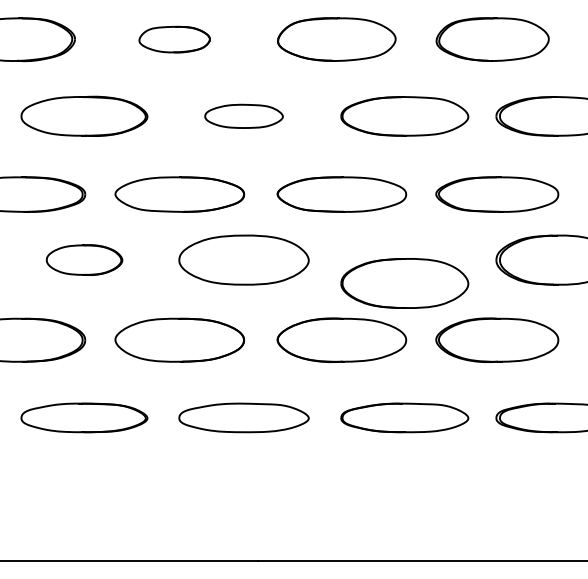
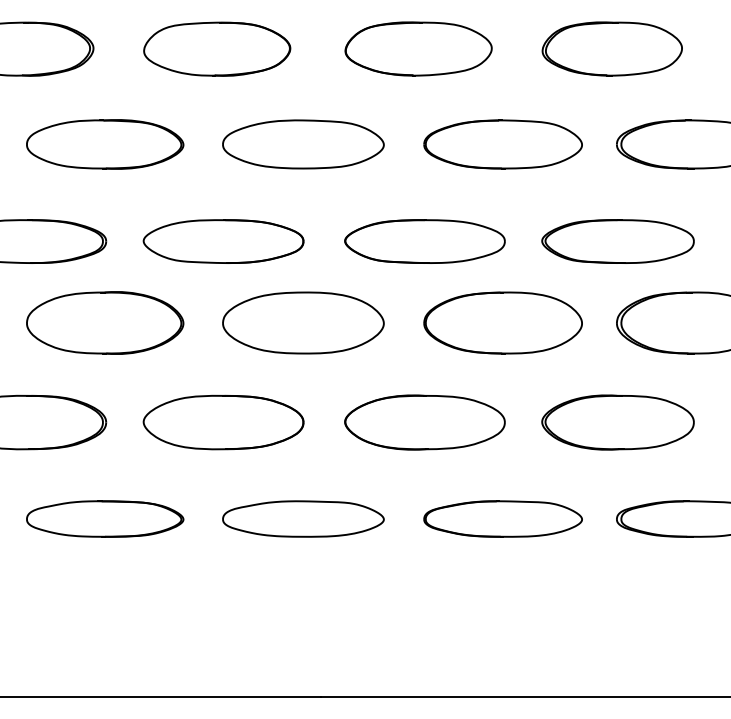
part: (174, 39) -> (217, 48), size x1.67
part: (244, 116) -> (303, 144), size x1.67
part: (84, 259) -> (105, 322), size x1.67
part: (404, 283) -> (502, 322), moved

